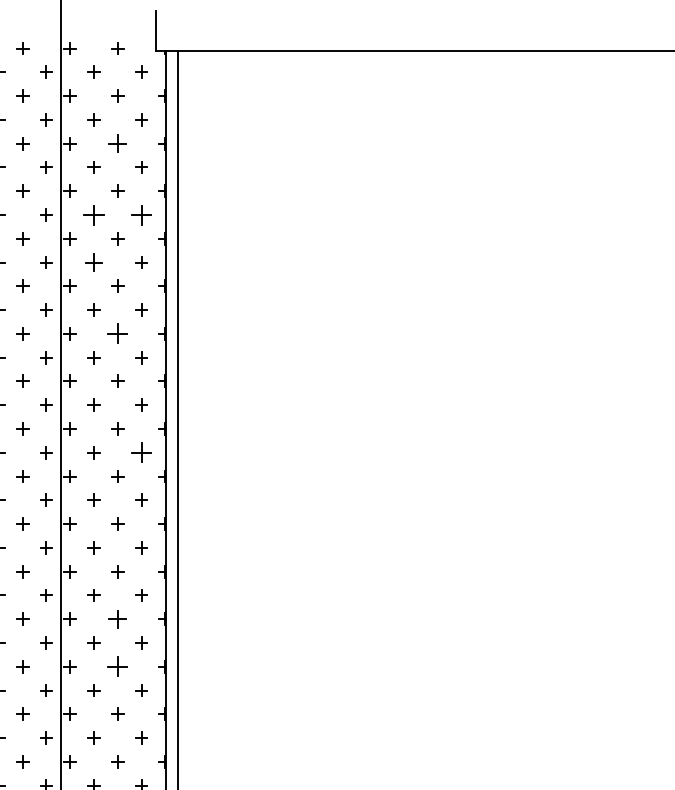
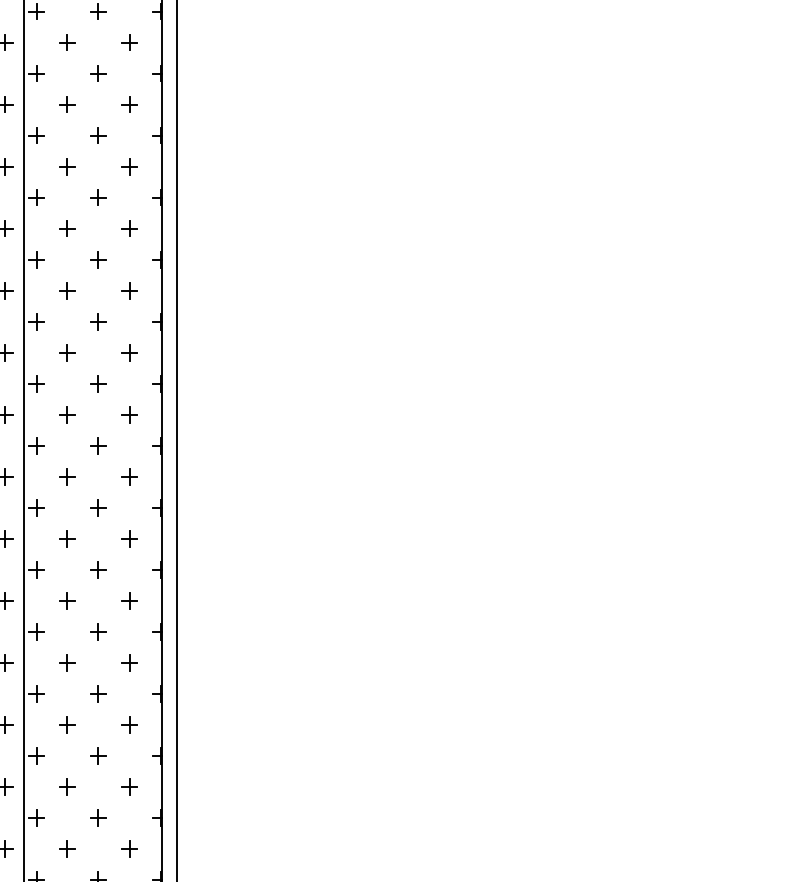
part: (117, 143) -> (98, 73), size x0.71
part: (93, 214) -> (66, 166), size x0.62
part: (141, 214) -> (129, 166), size x0.62
part: (93, 262) -> (66, 228), size x0.71
part: (117, 333) -> (98, 321), size x0.62
part: (141, 452) -> (129, 476), size x0.62
part: (117, 618) -> (98, 693), size x0.71
part: (117, 666) -> (98, 755), size x0.62

